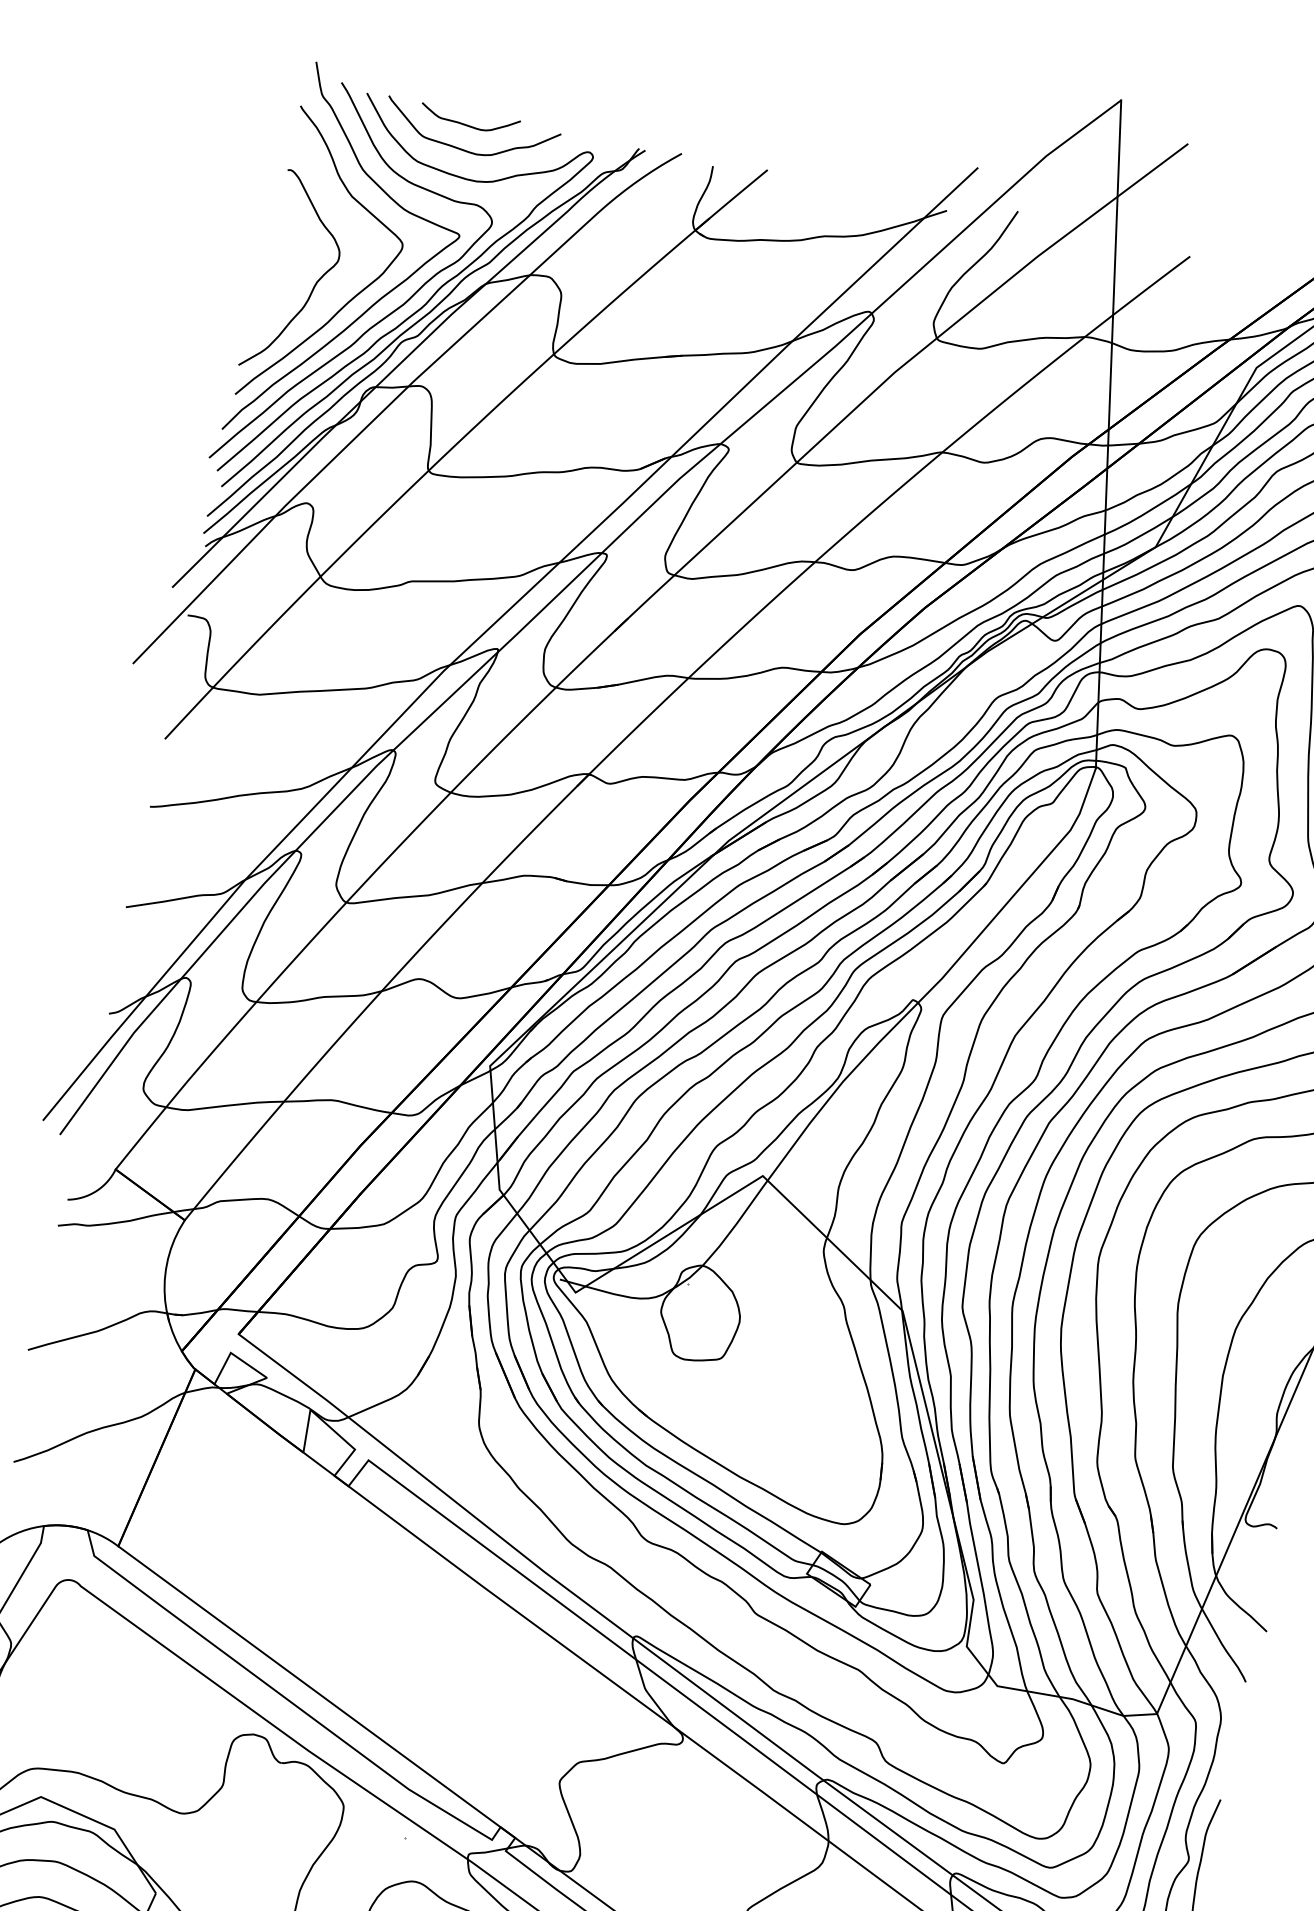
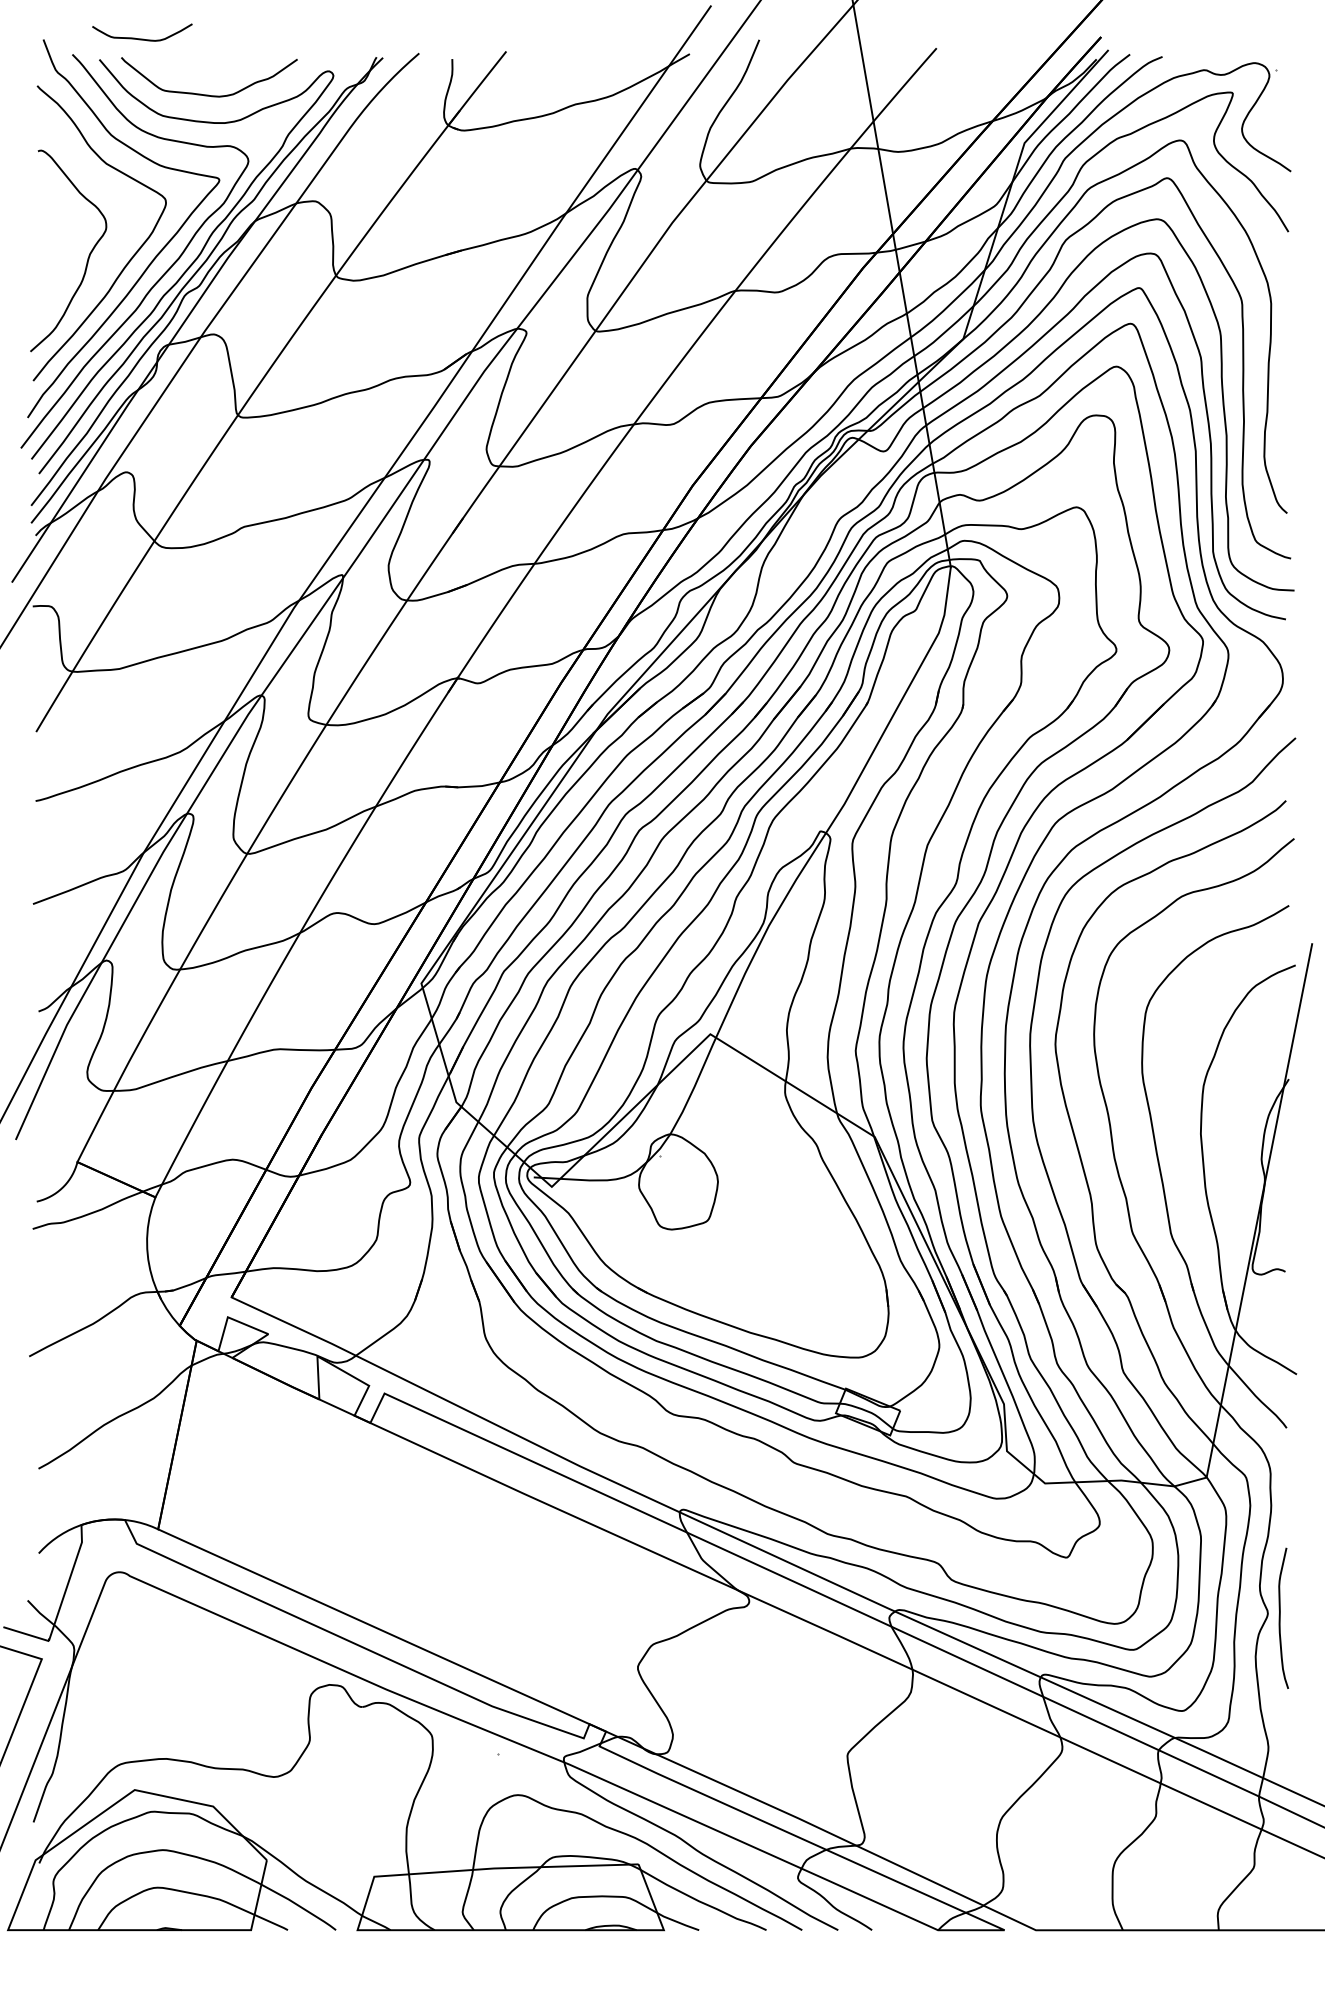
curve: (468, 124) -> (142, 38), moved

